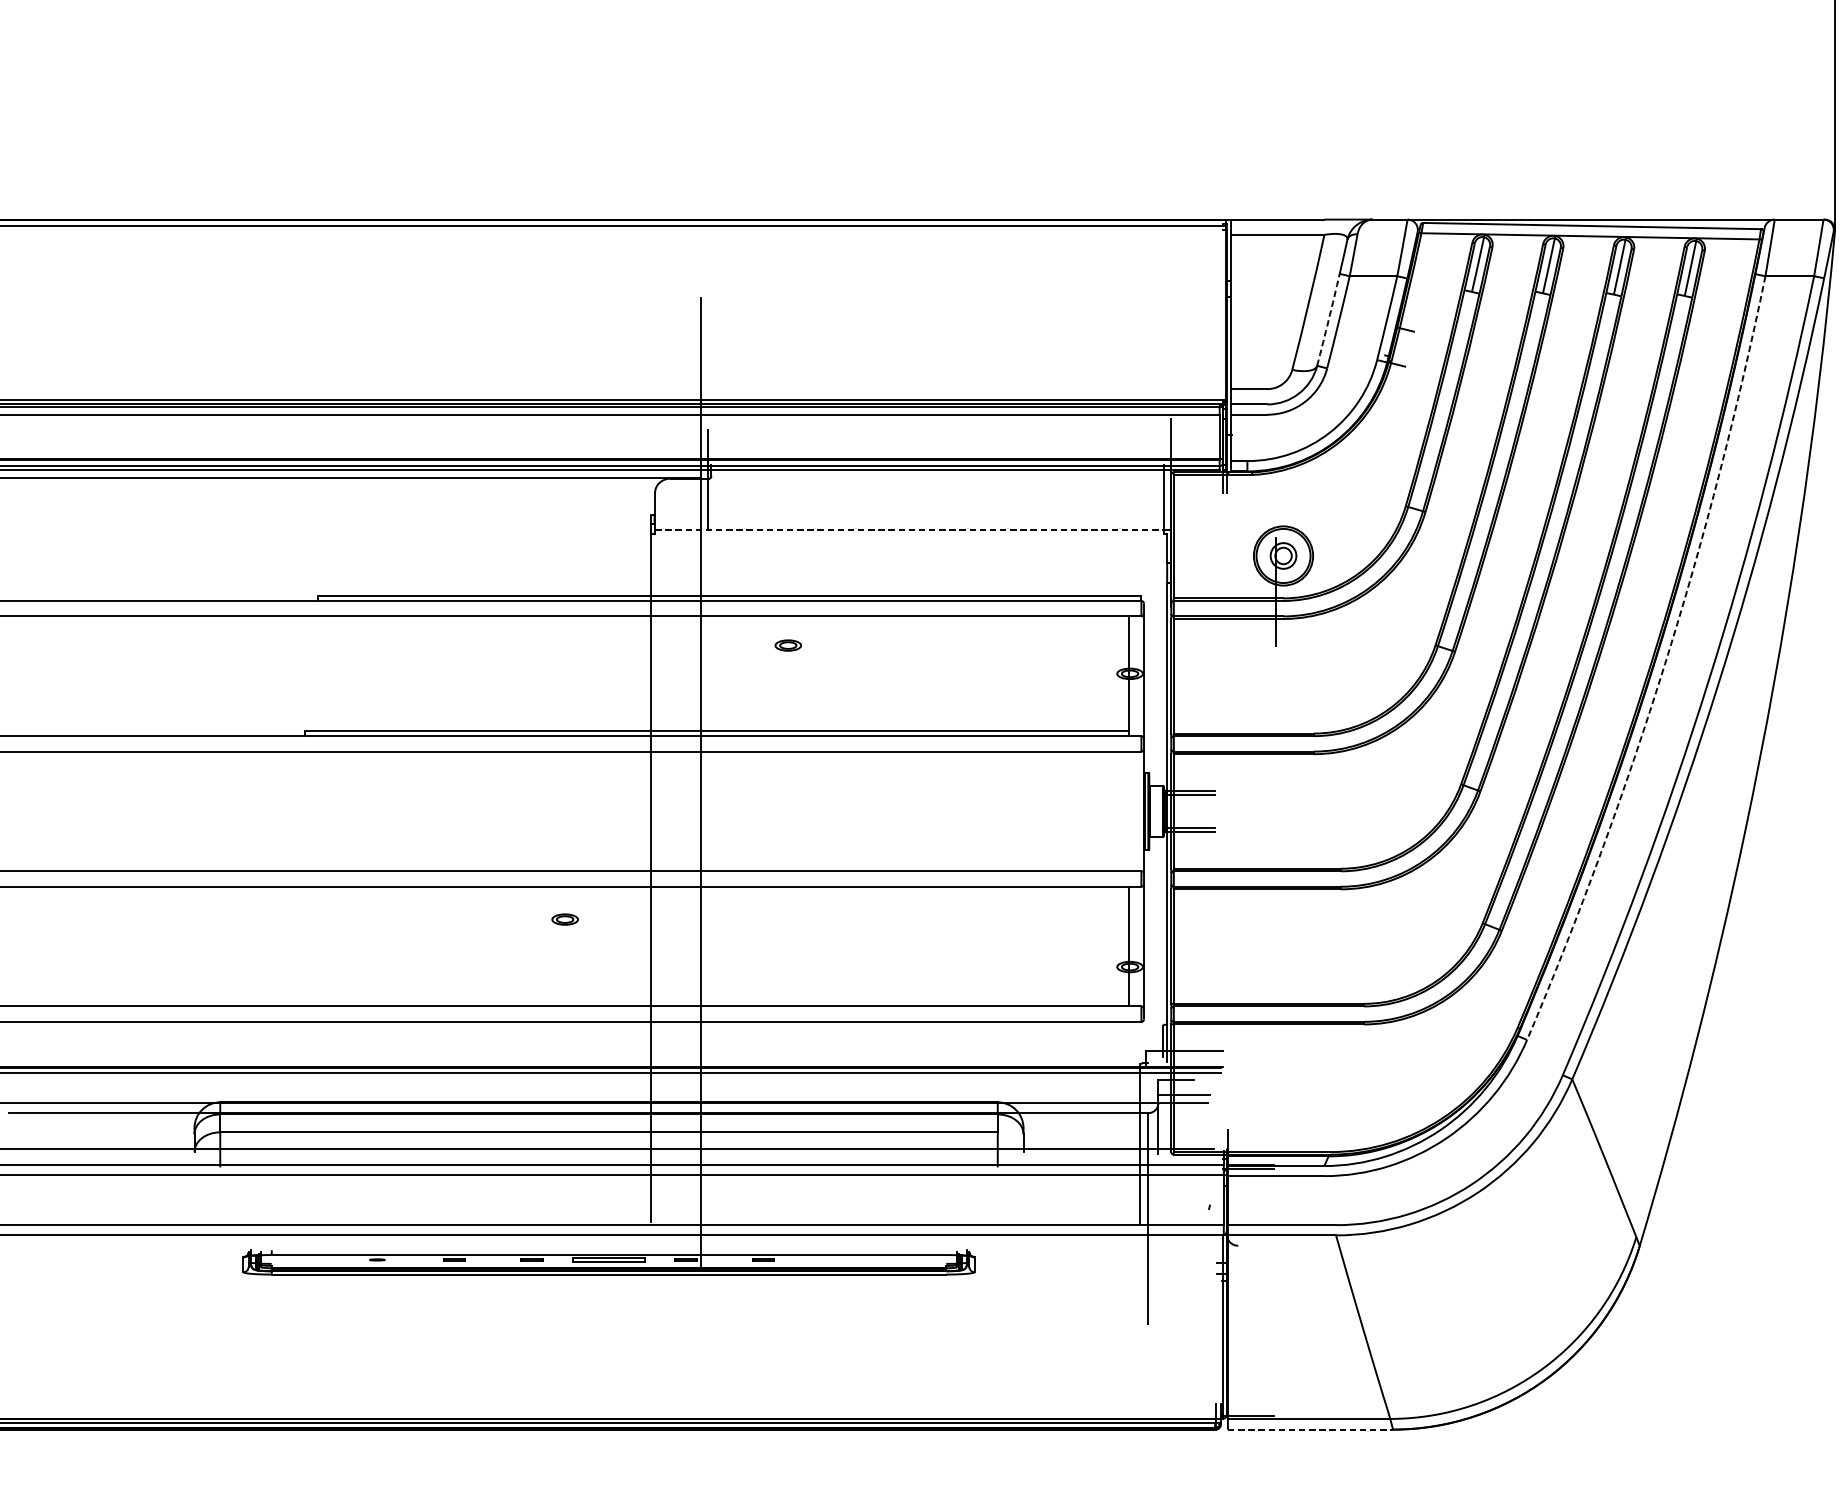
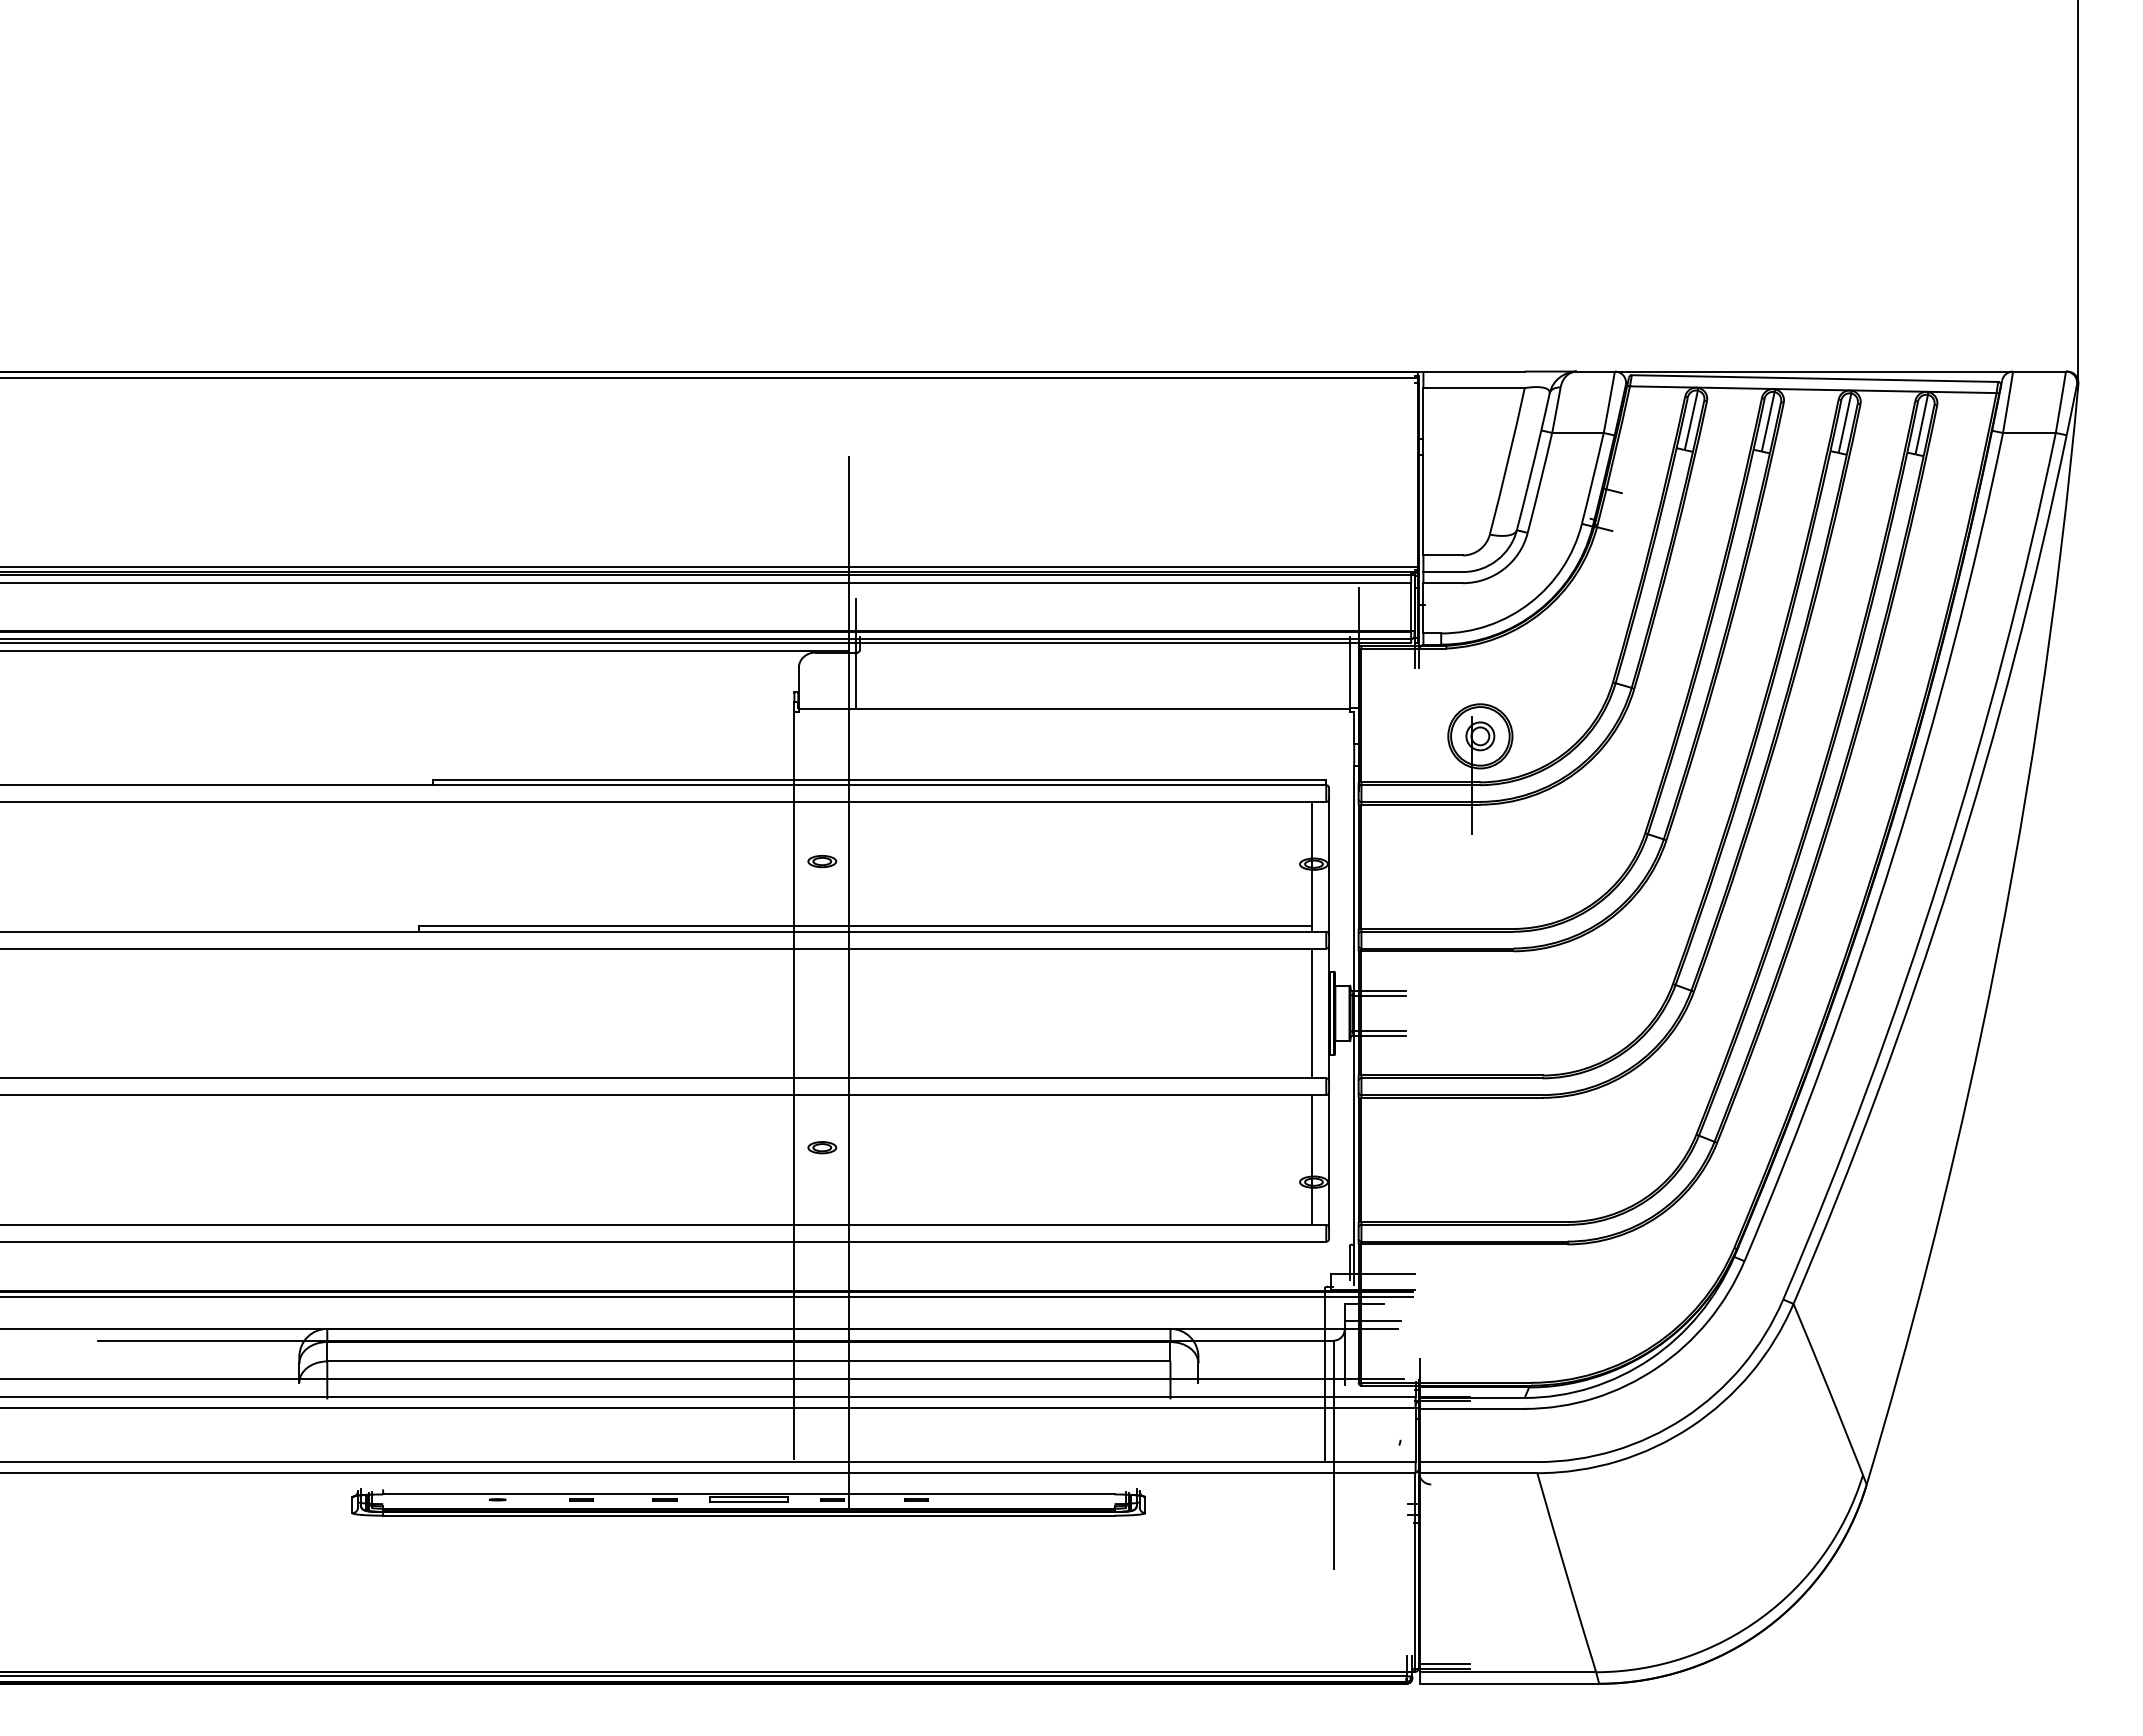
arc: (1328, 320) -> (1529, 480), dashed -> solid
line: (909, 530) -> (1074, 708), dashed -> solid
part: (788, 645) -> (822, 861), moved
arc: (1665, 663) -> (1894, 853), dashed -> solid
line: (1128, 811) -> (1312, 1013), added
part: (565, 919) -> (822, 1147), moved
line: (1250, 1411) -> (1444, 1664), added
line: (1310, 1429) -> (1509, 1683), dashed -> solid

